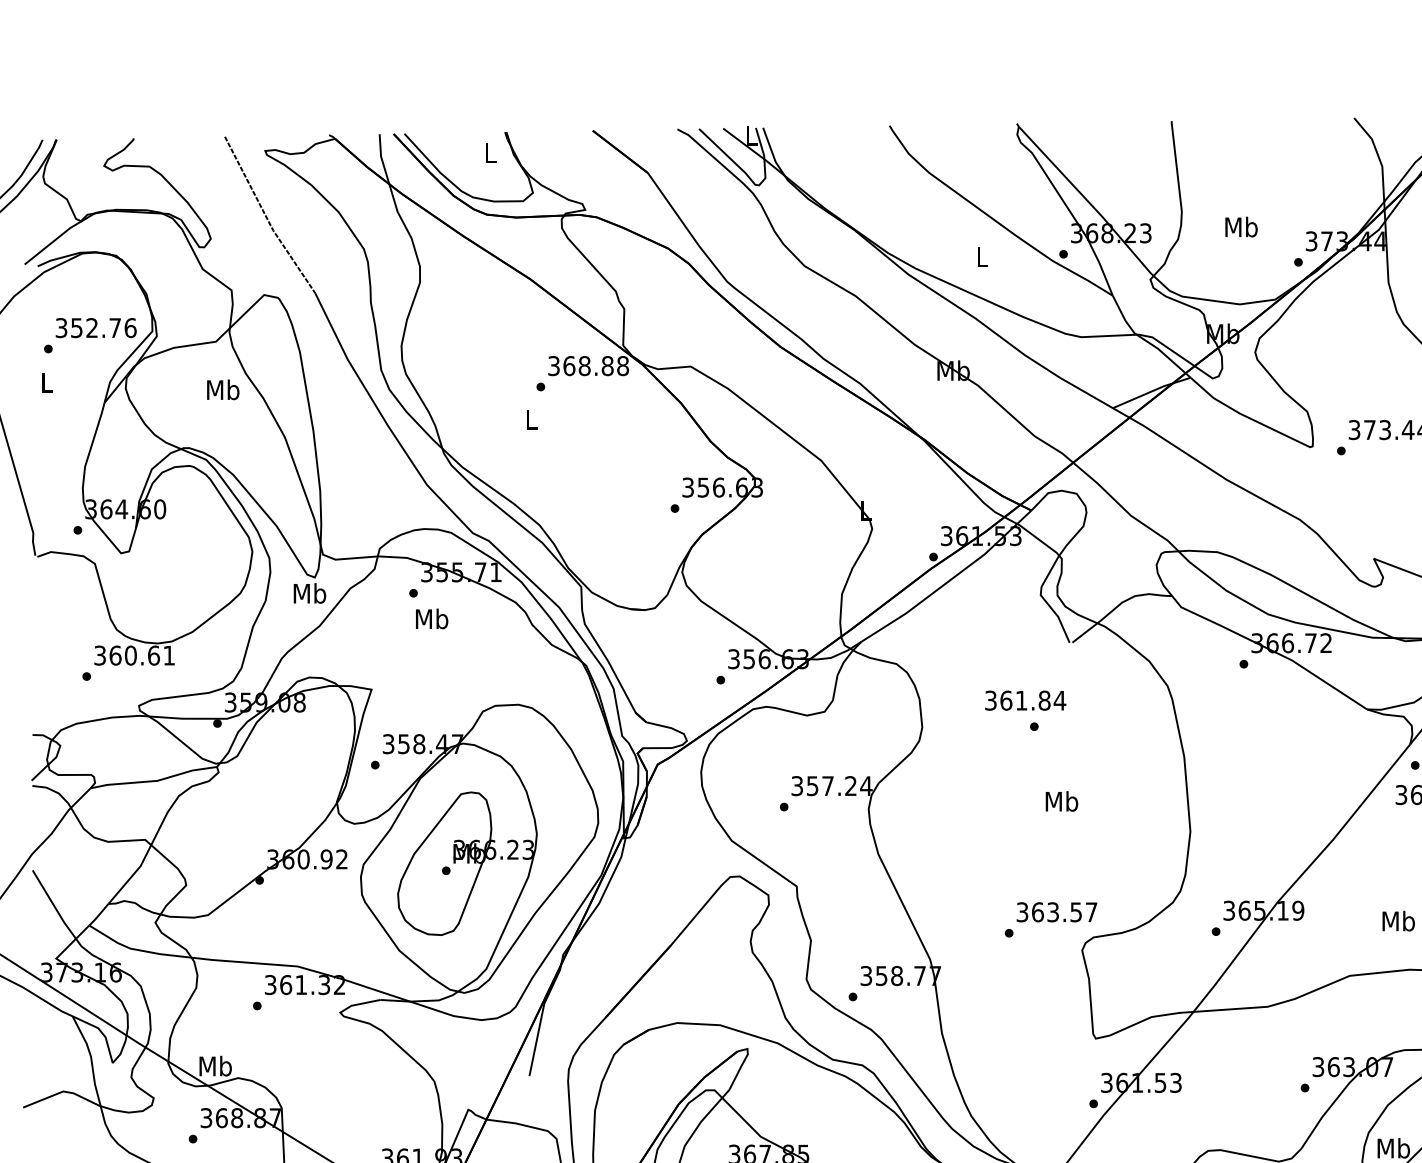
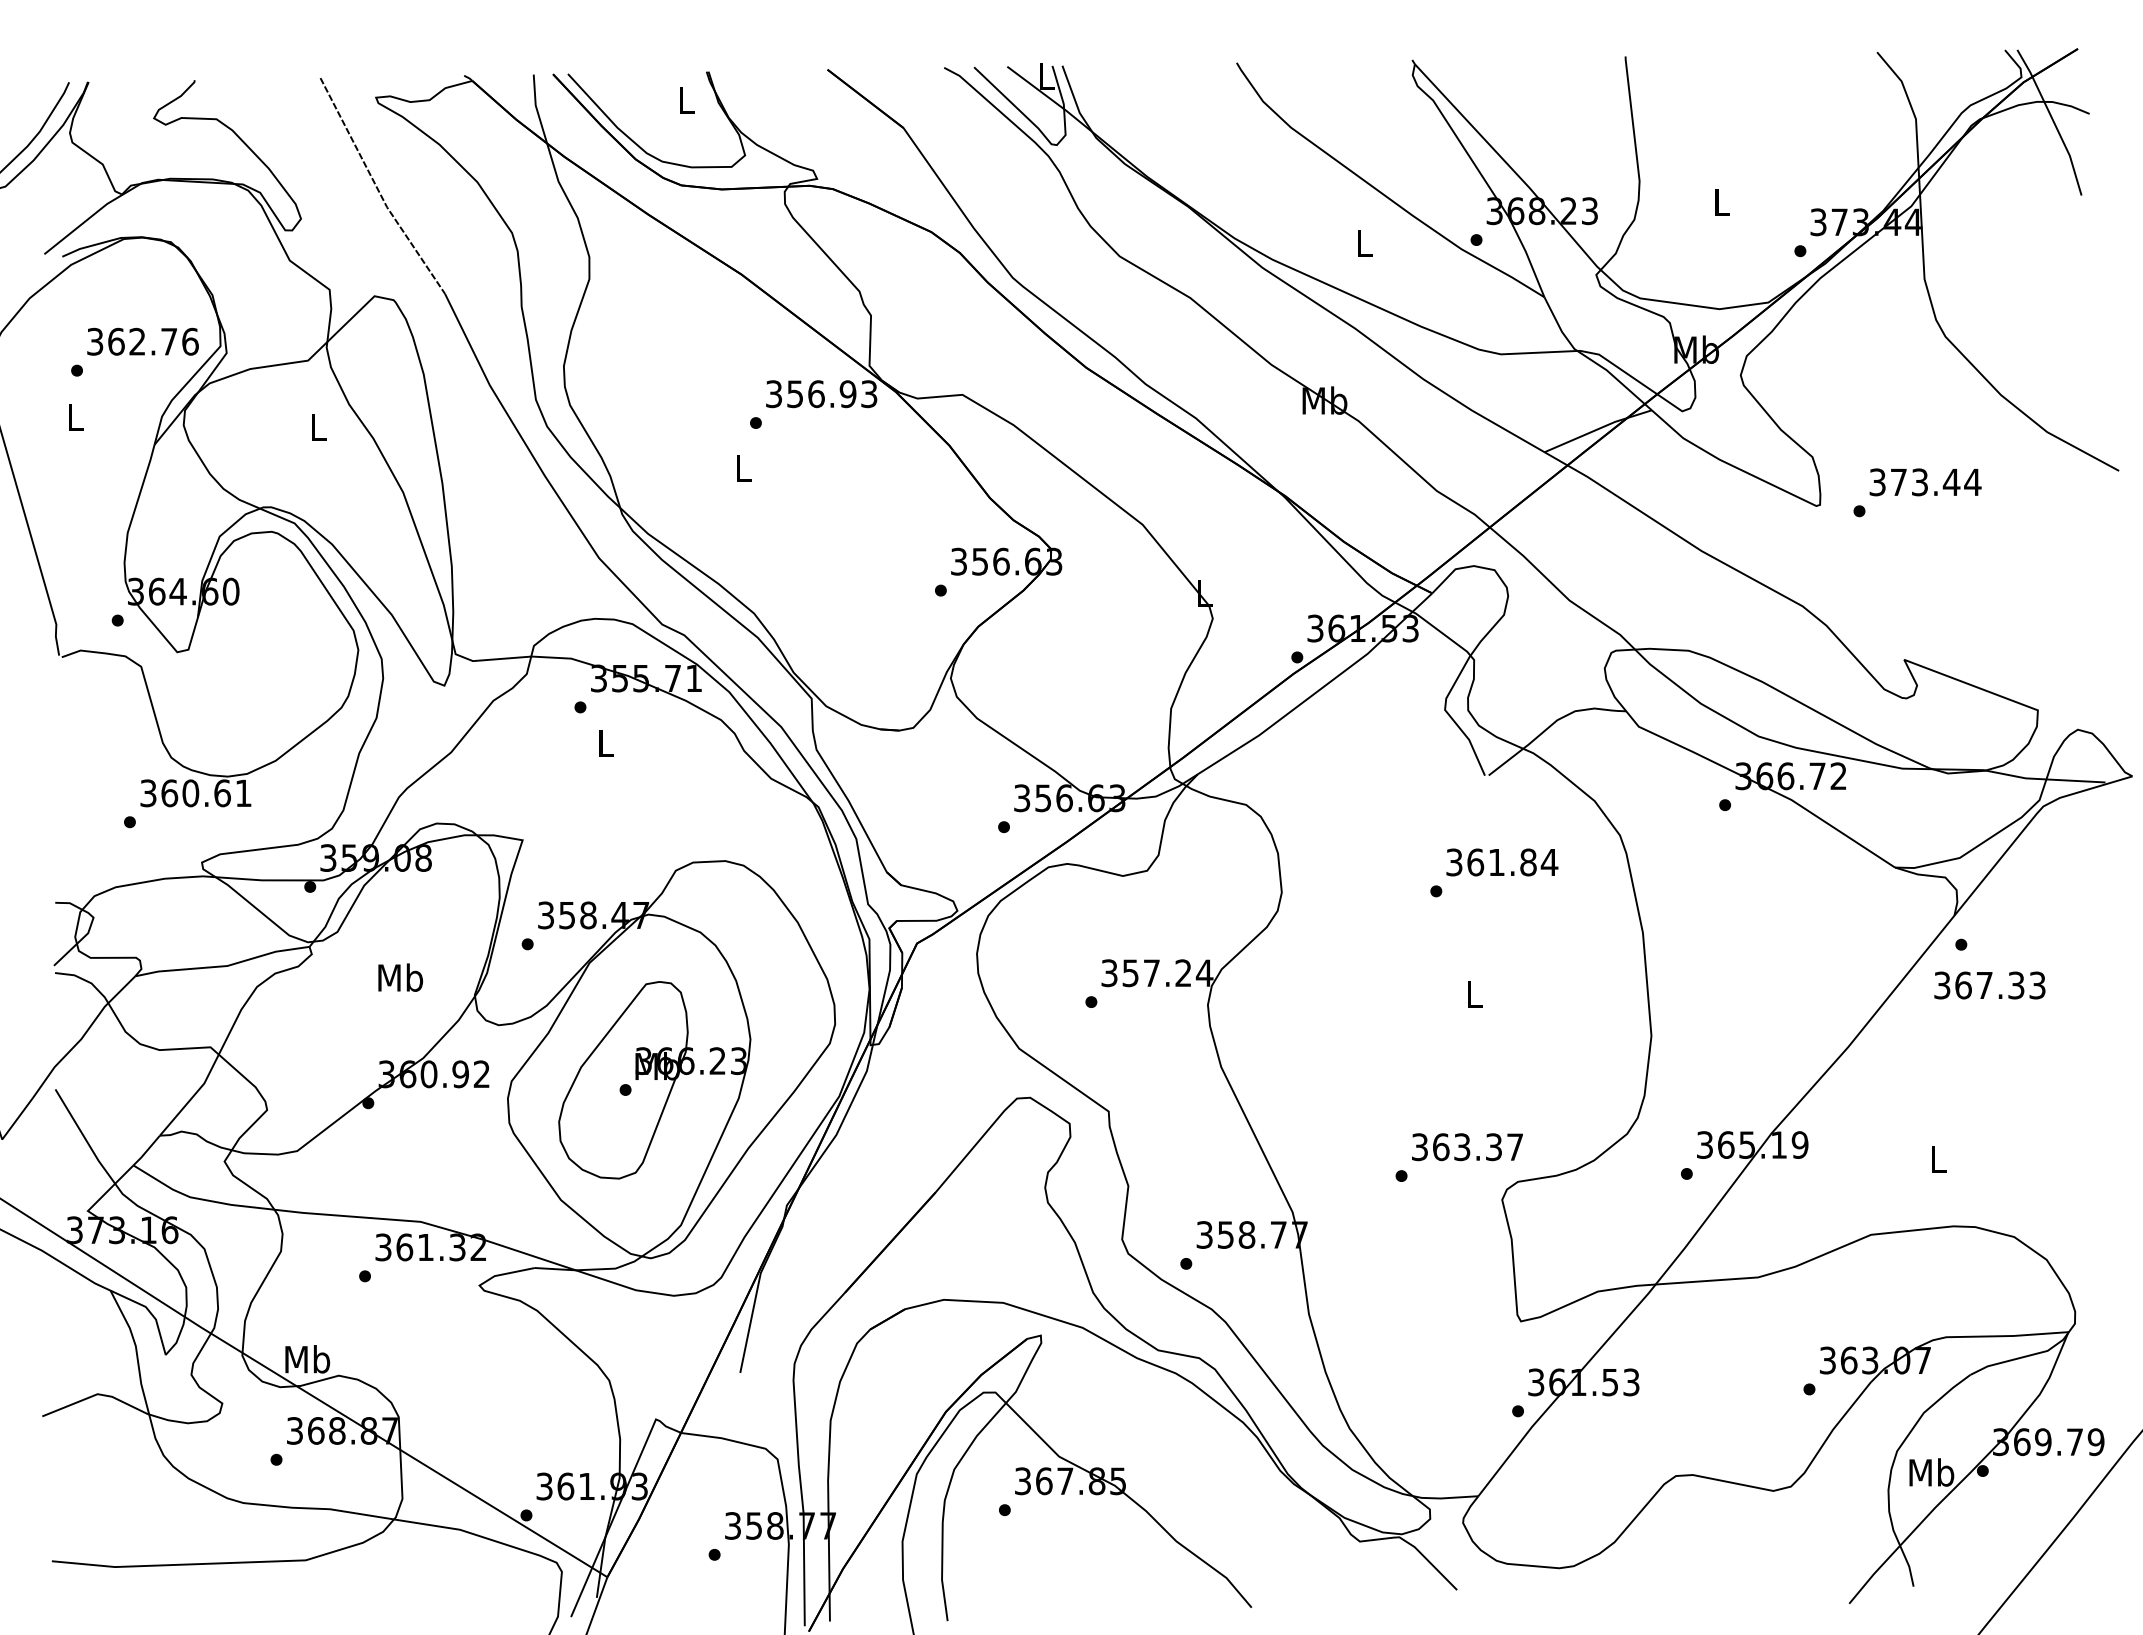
text: (1241, 227) -> (1721, 202), Mb -> L
text: (76, 327) -> (116, 341), 352.76 -> 362.76
text: (596, 366) -> (832, 394), 368.88 -> 356.93
text: (222, 389) -> (317, 426), Mb -> L
text: (309, 593) -> (400, 977), moved
text: (431, 618) -> (605, 742), Mb -> L
text: (1025, 700) -> (1502, 862), moved
text: (1062, 801) -> (1474, 994), Mb -> L
text: (1075, 911) -> (1493, 1146), 363.57 -> 363.37
text: (1398, 921) -> (1938, 1159), Mb -> L

